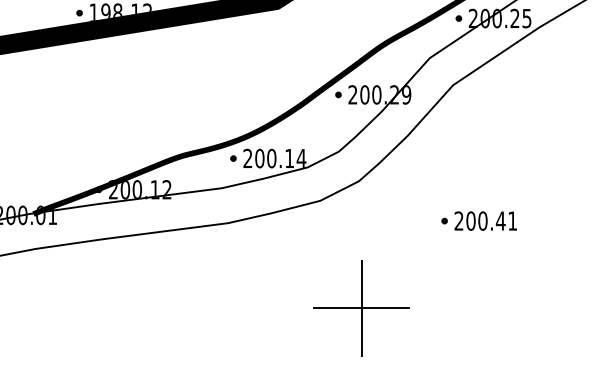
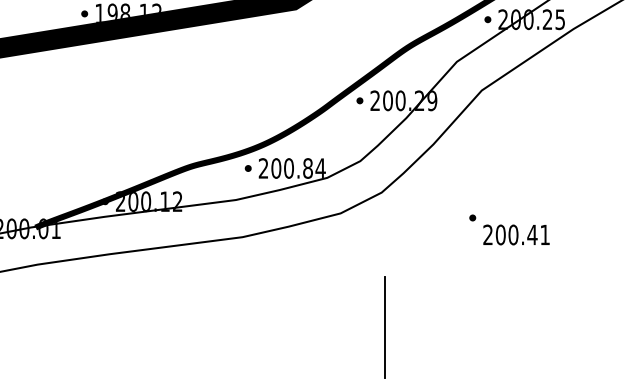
text: (289, 158) -> (307, 168), 200.14 -> 200.84
part: (444, 220) -> (472, 217), moved
line: (361, 308) -> (384, 327), removed

